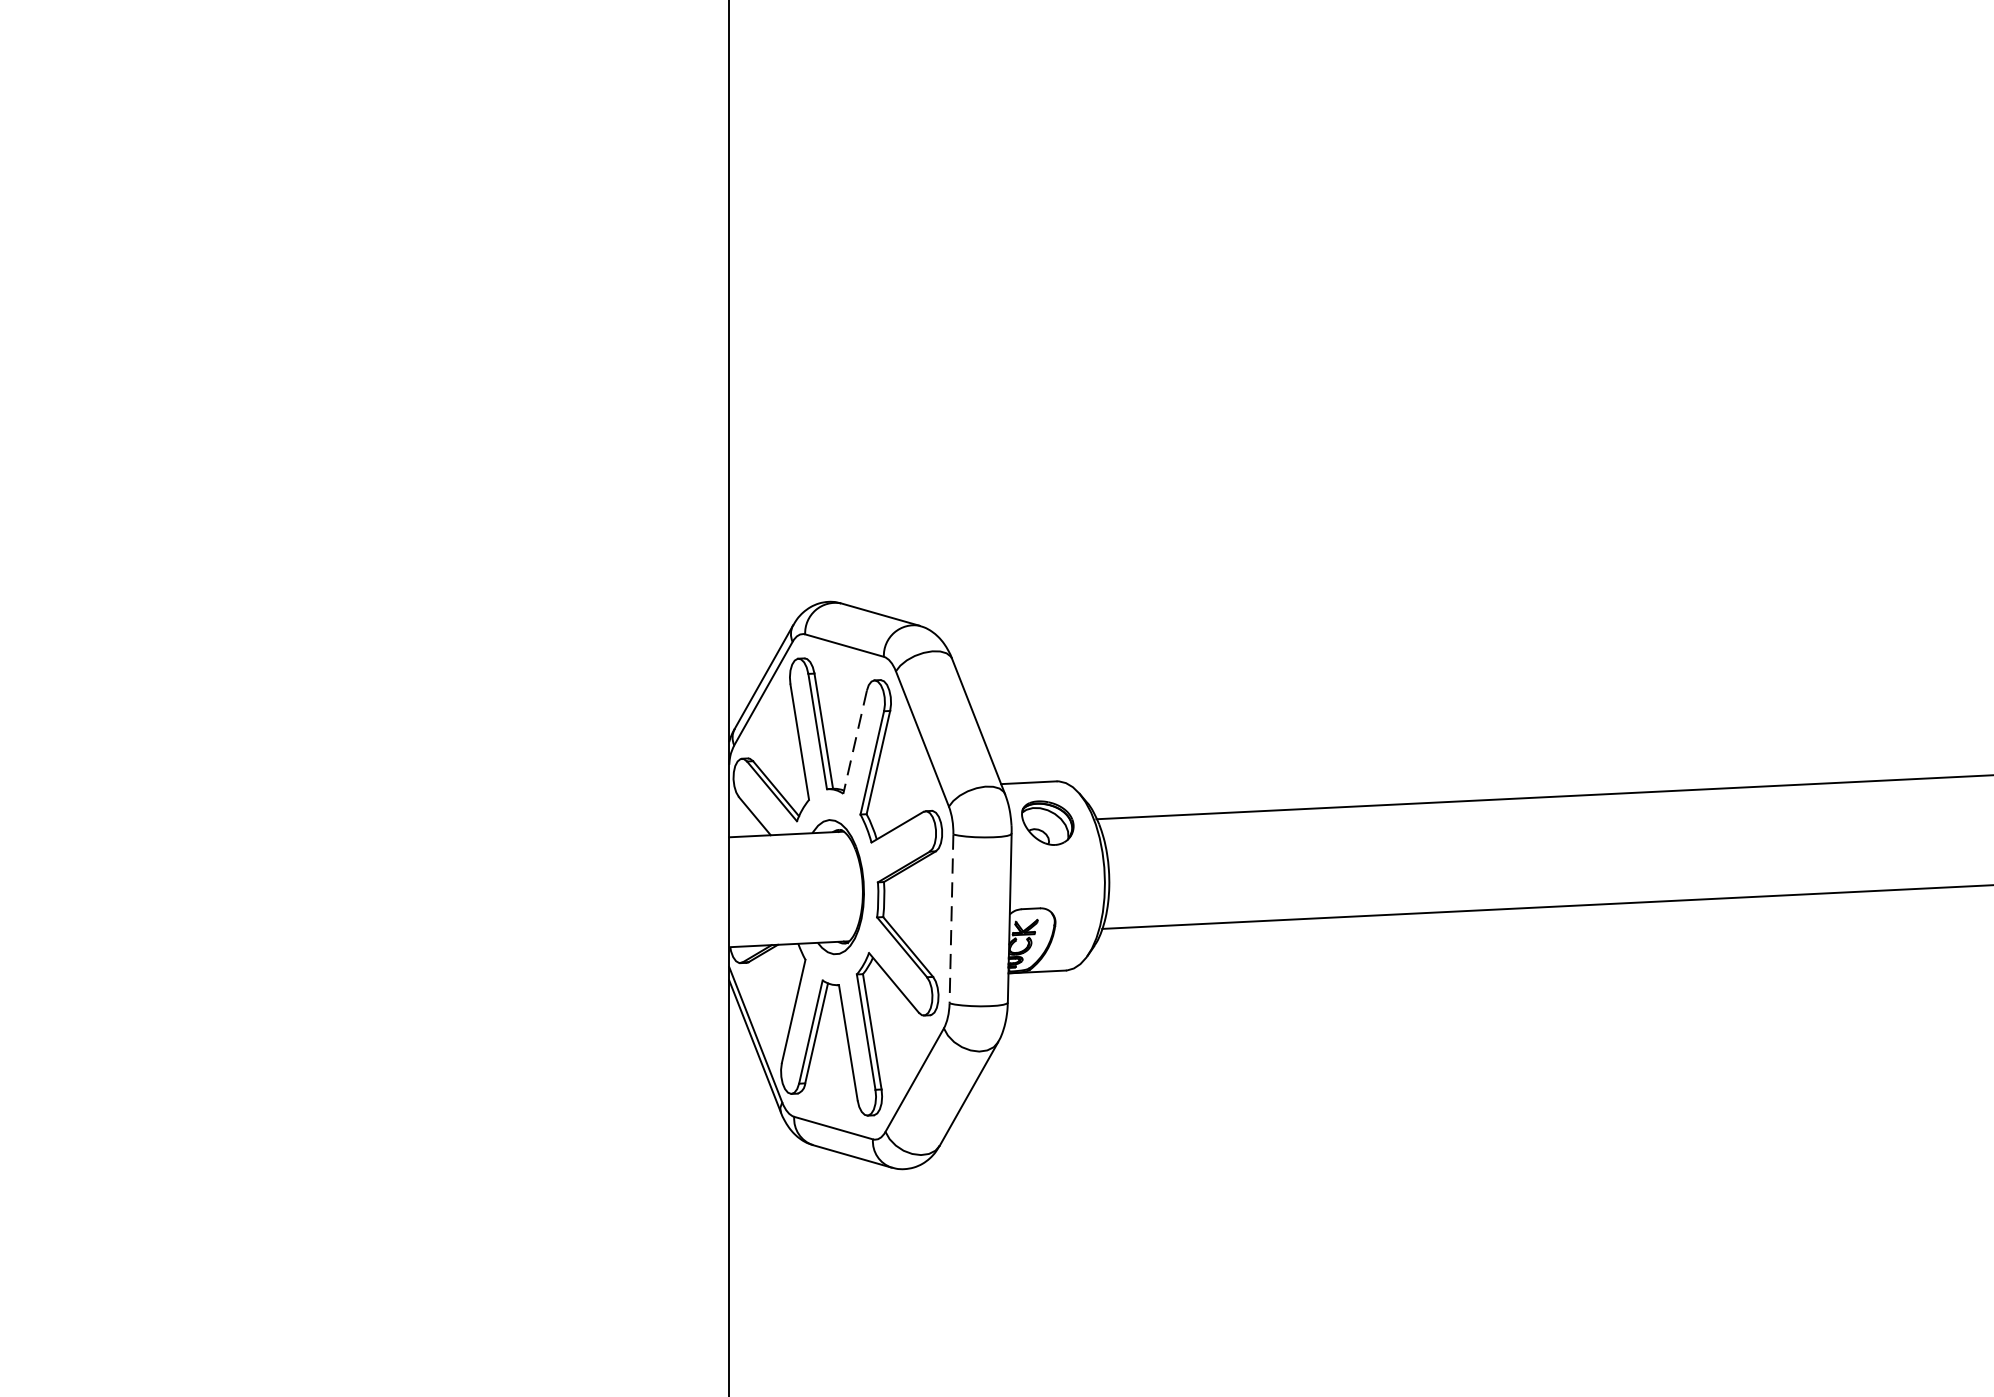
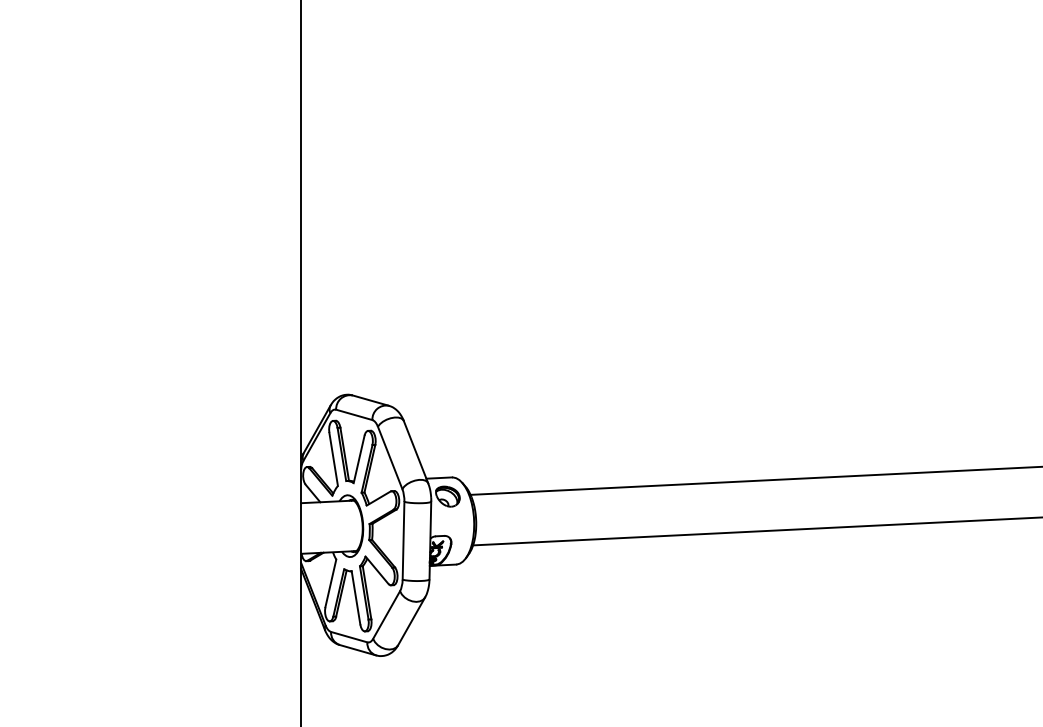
line: (855, 742) -> (359, 459), dashed -> solid
line: (951, 918) -> (403, 540), dashed -> solid

